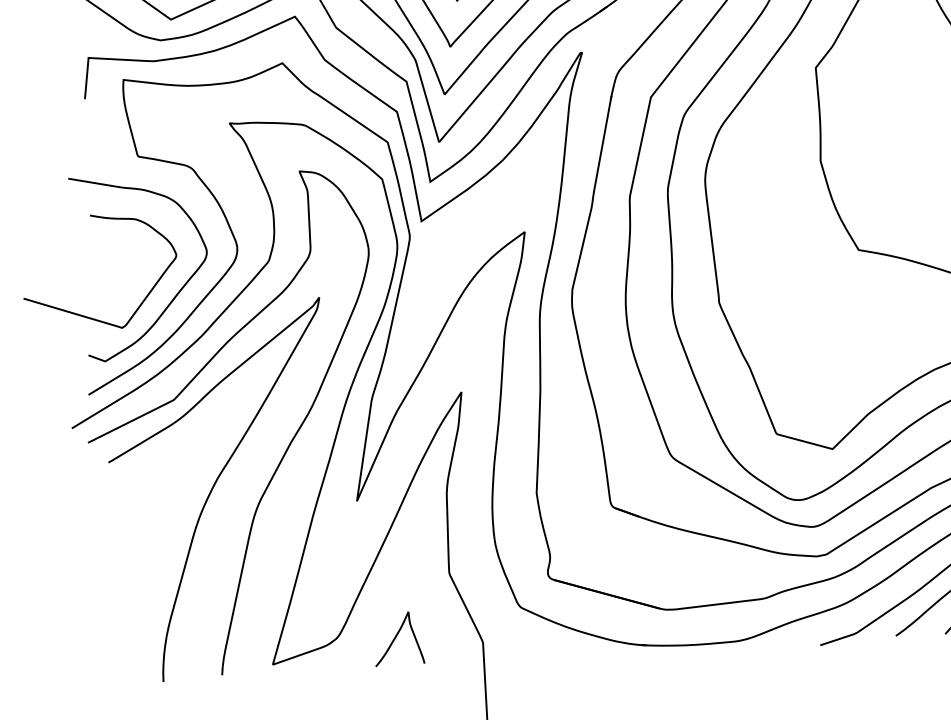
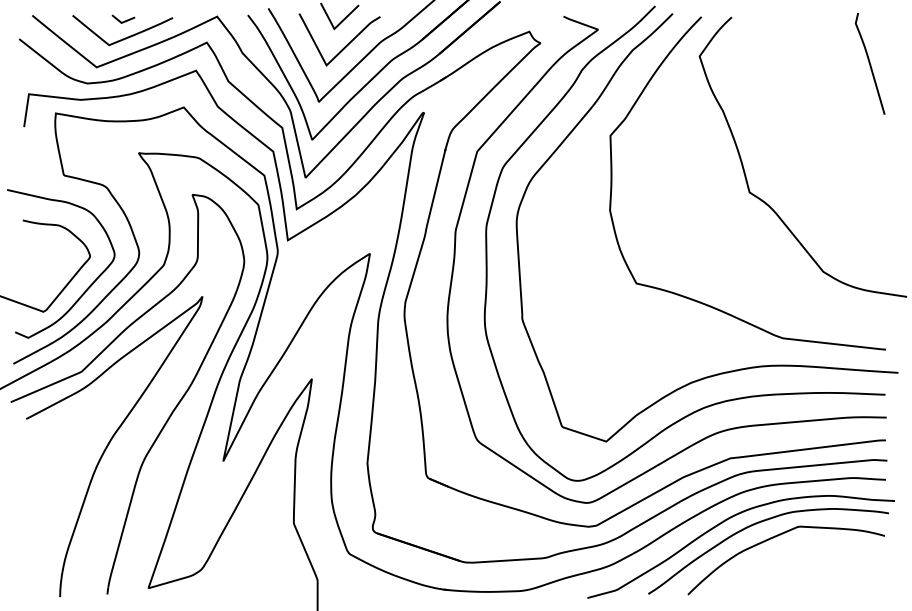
curve: (397, 636) -> (249, 571), removed

